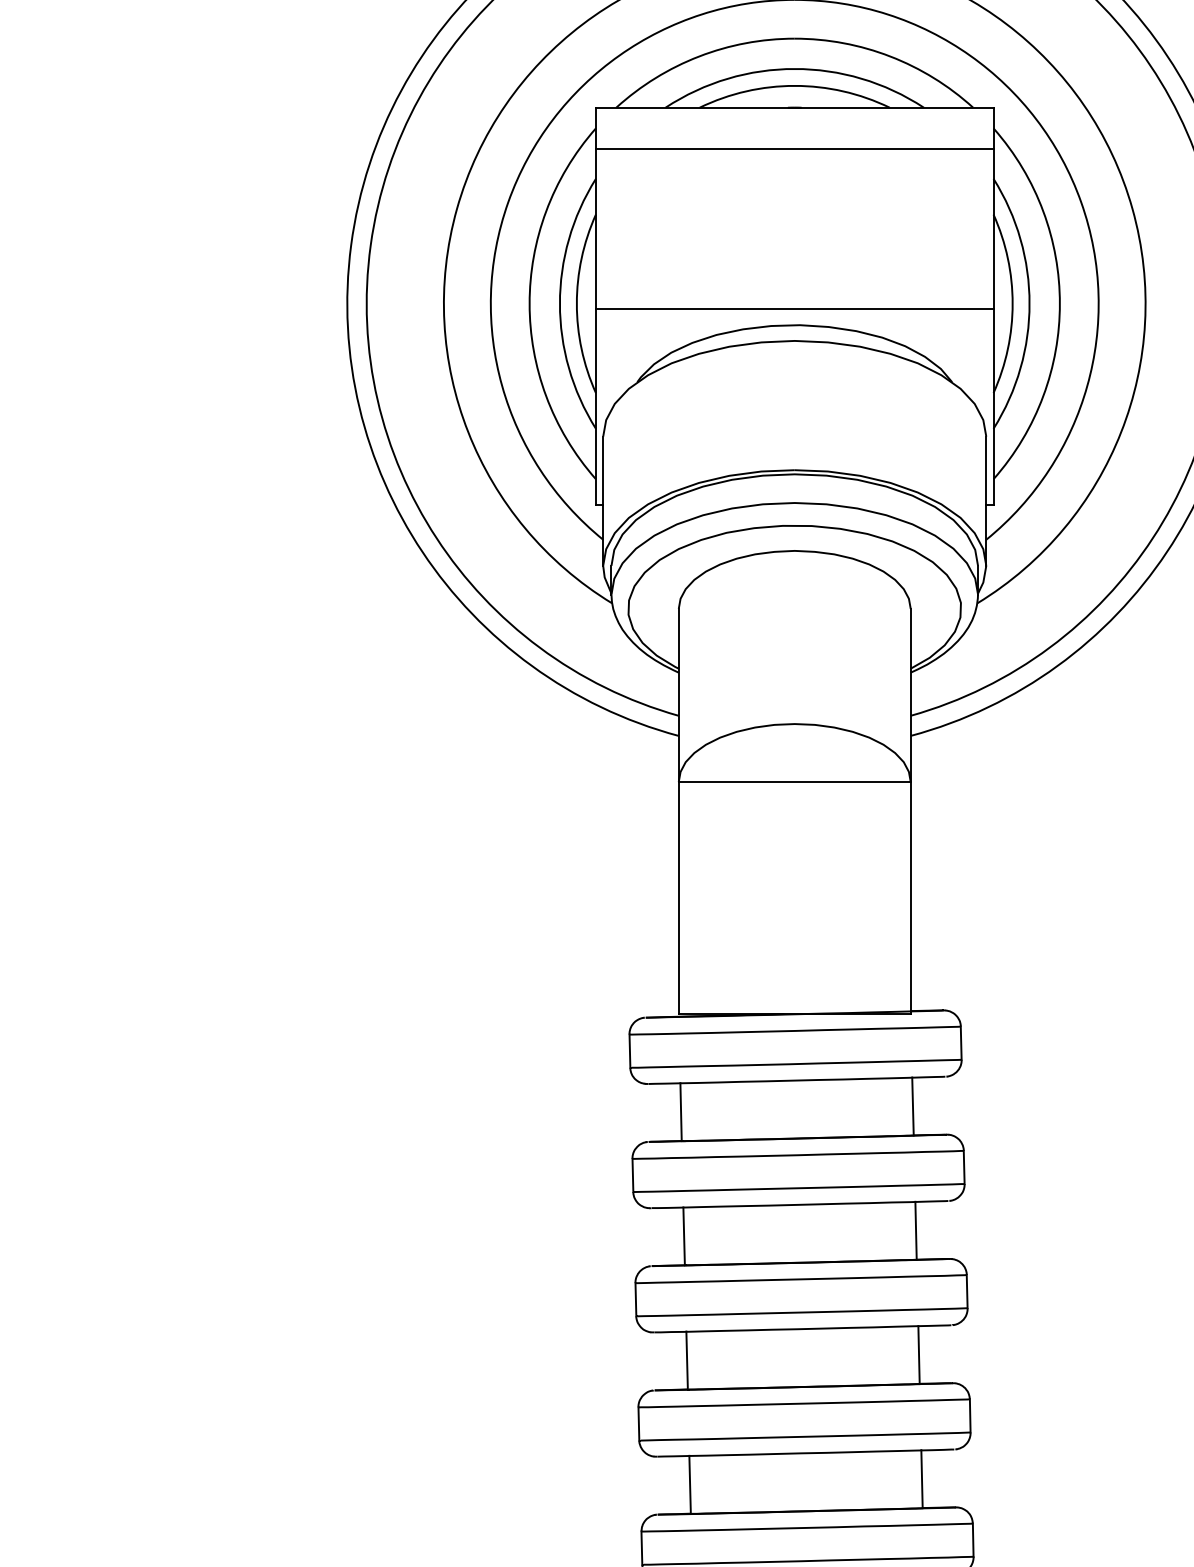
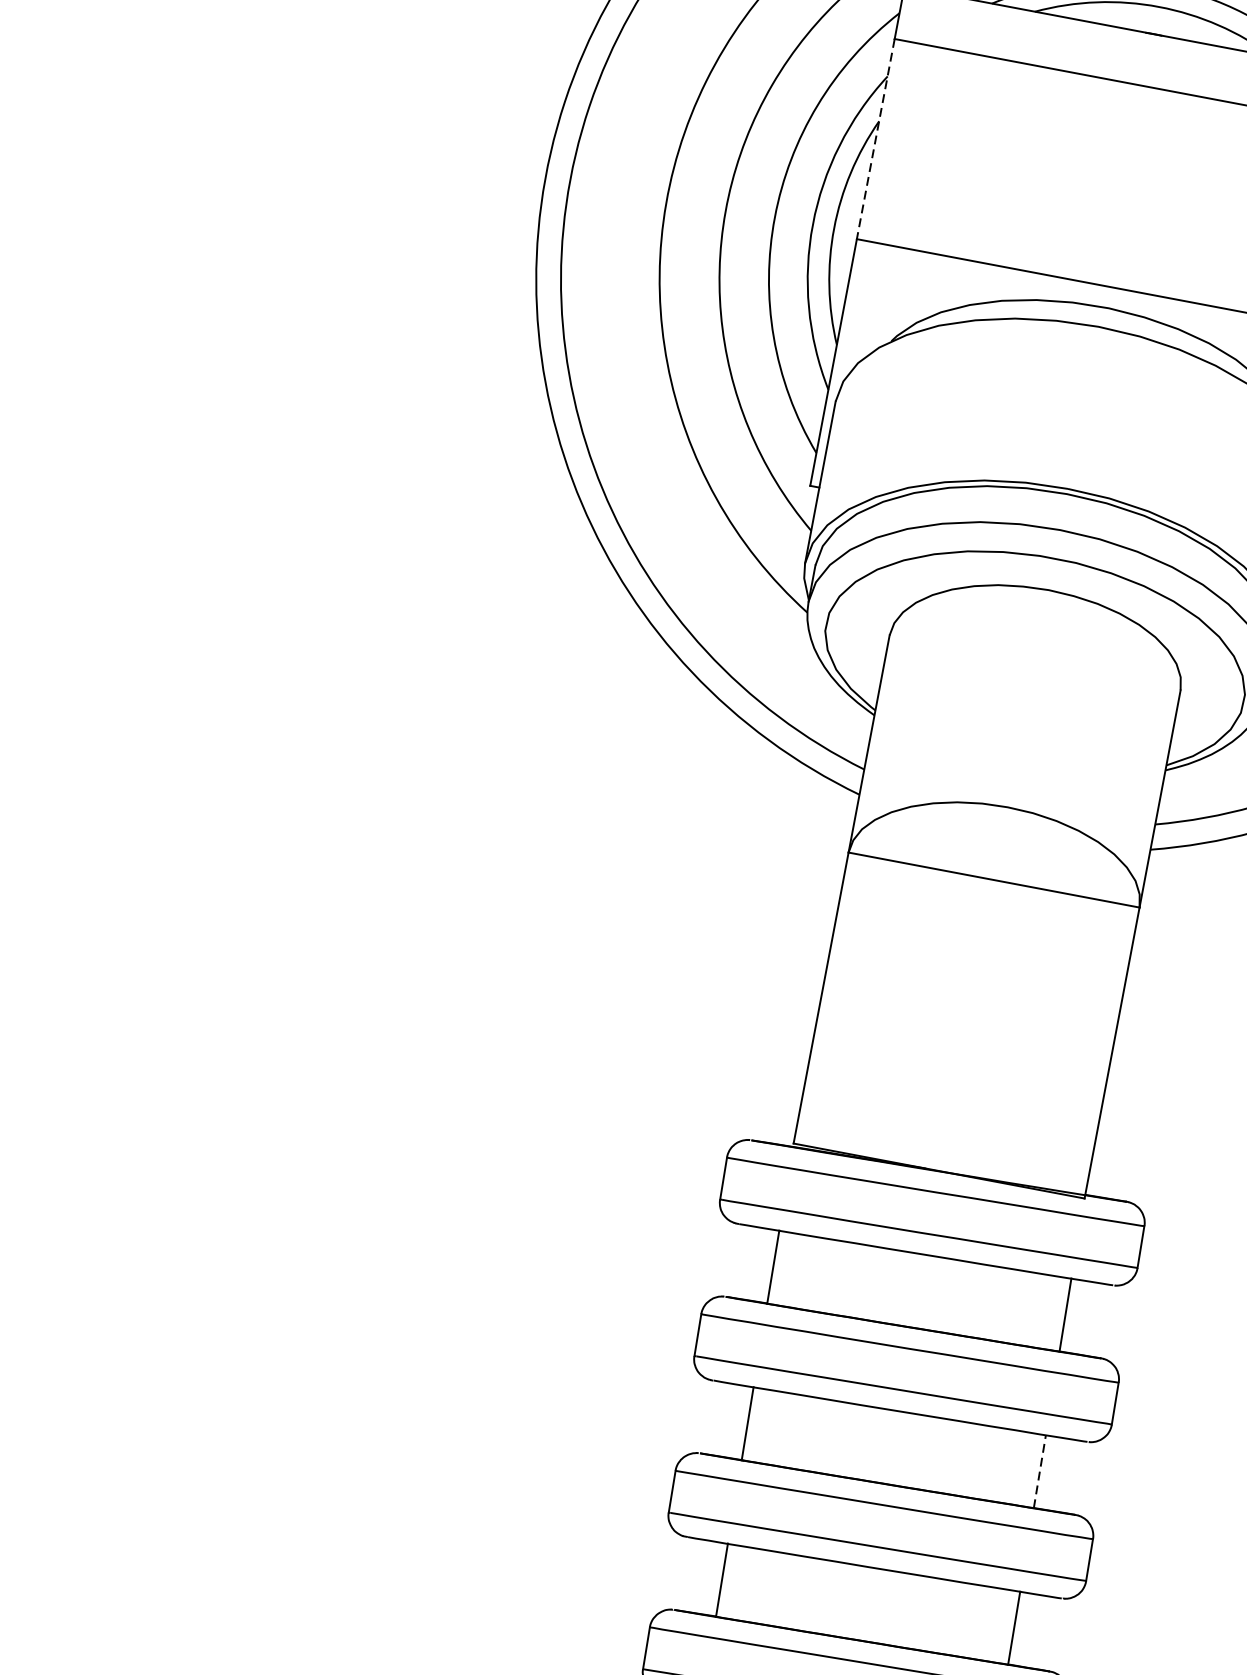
line: (595, 228) -> (875, 138), solid -> dashed
line: (916, 1230) -> (1040, 1471), solid -> dashed

